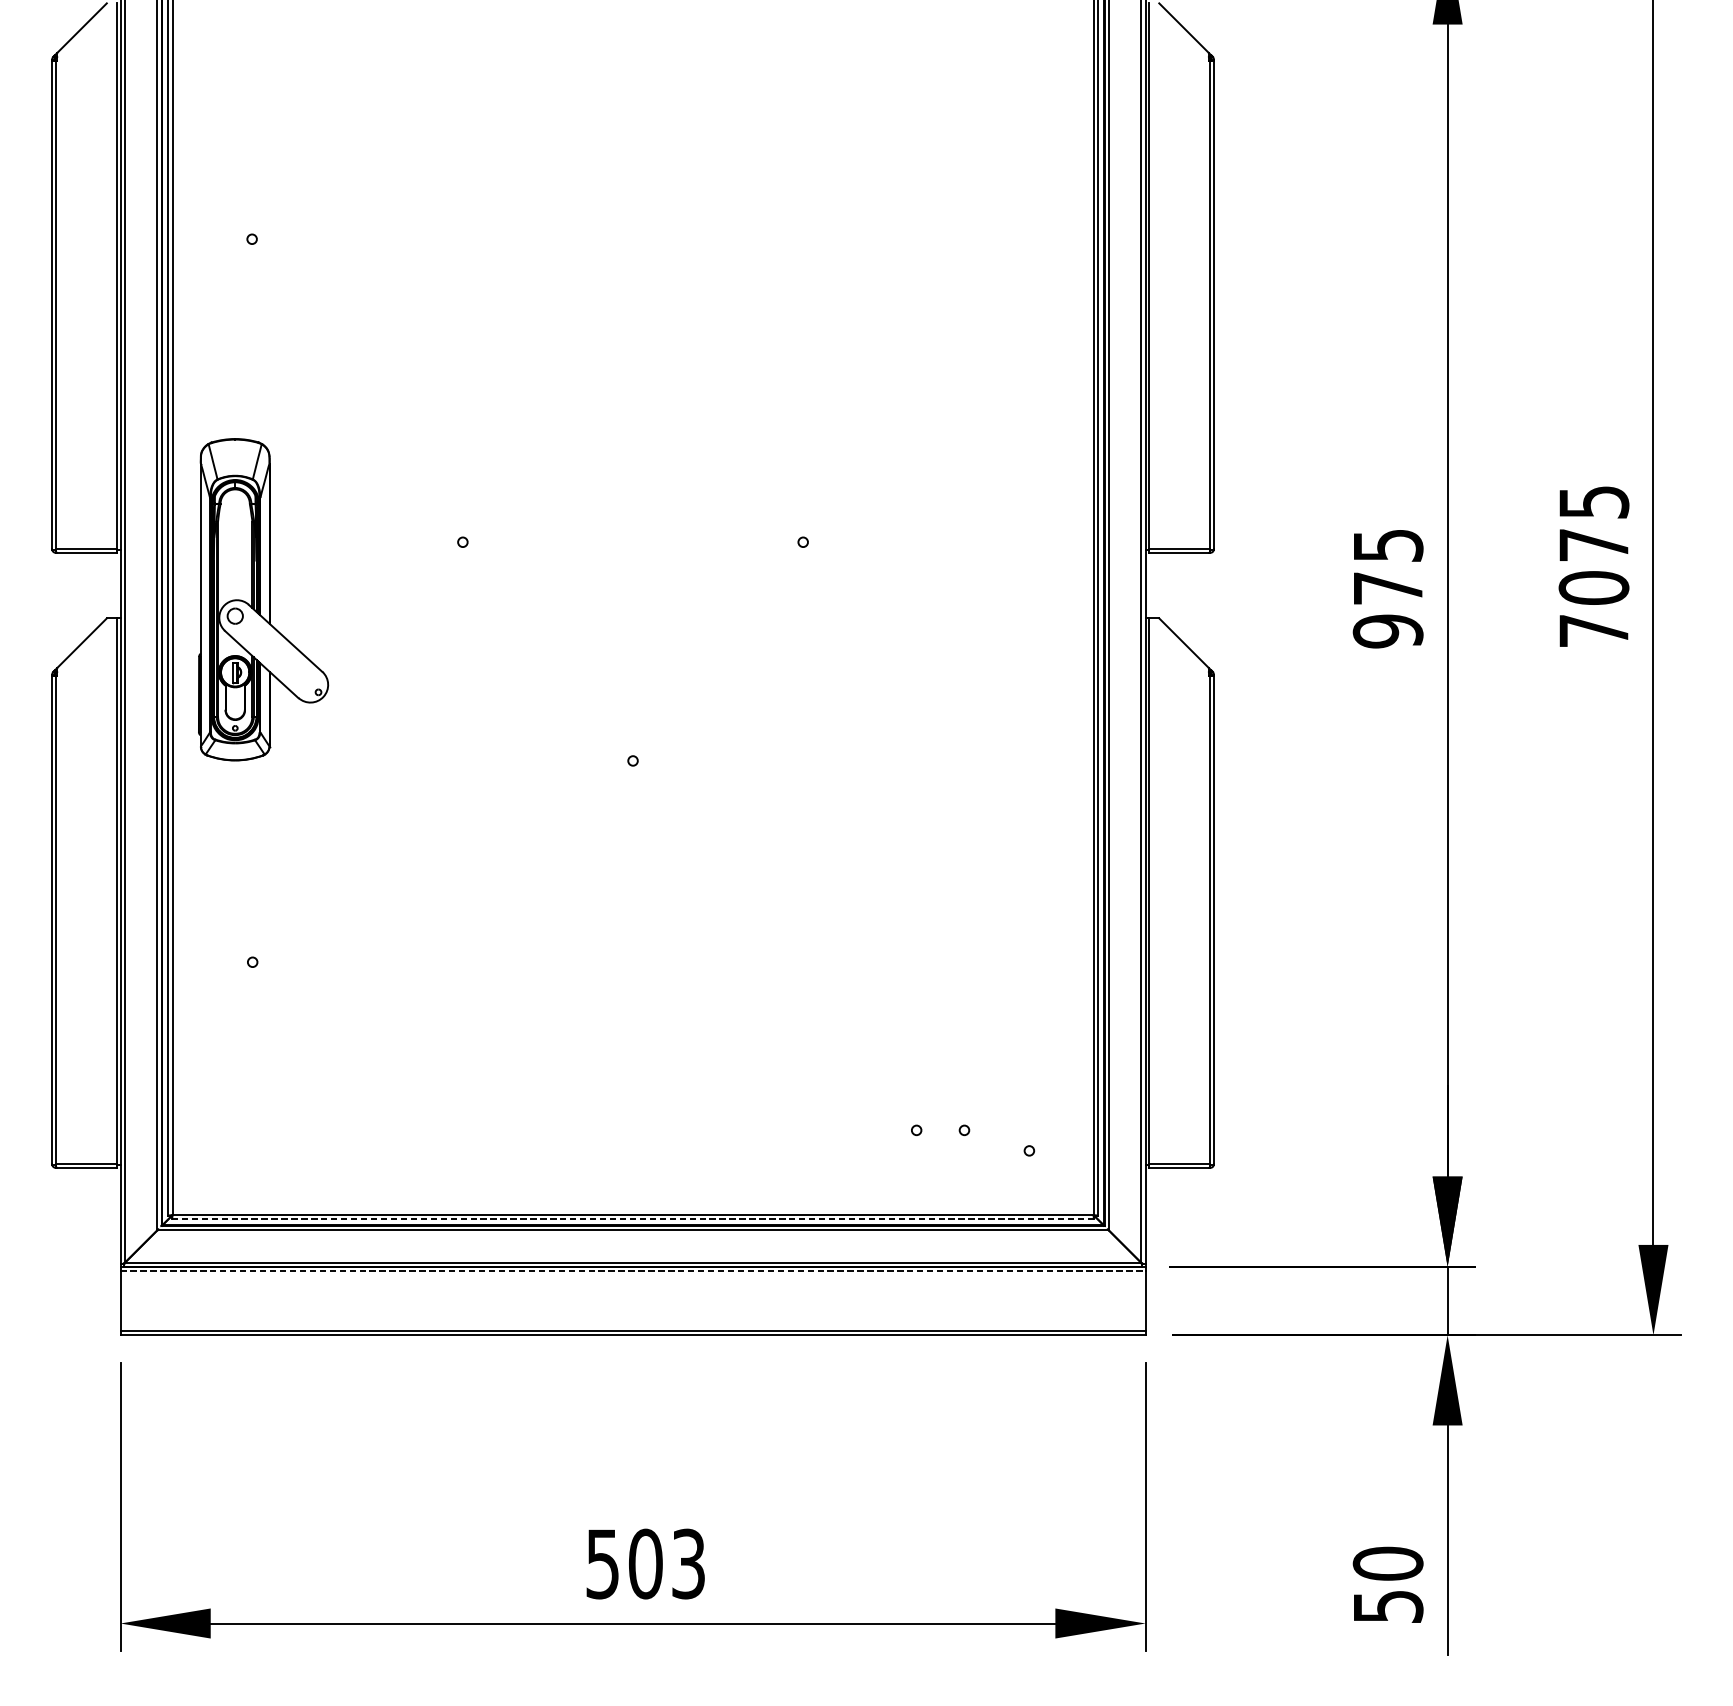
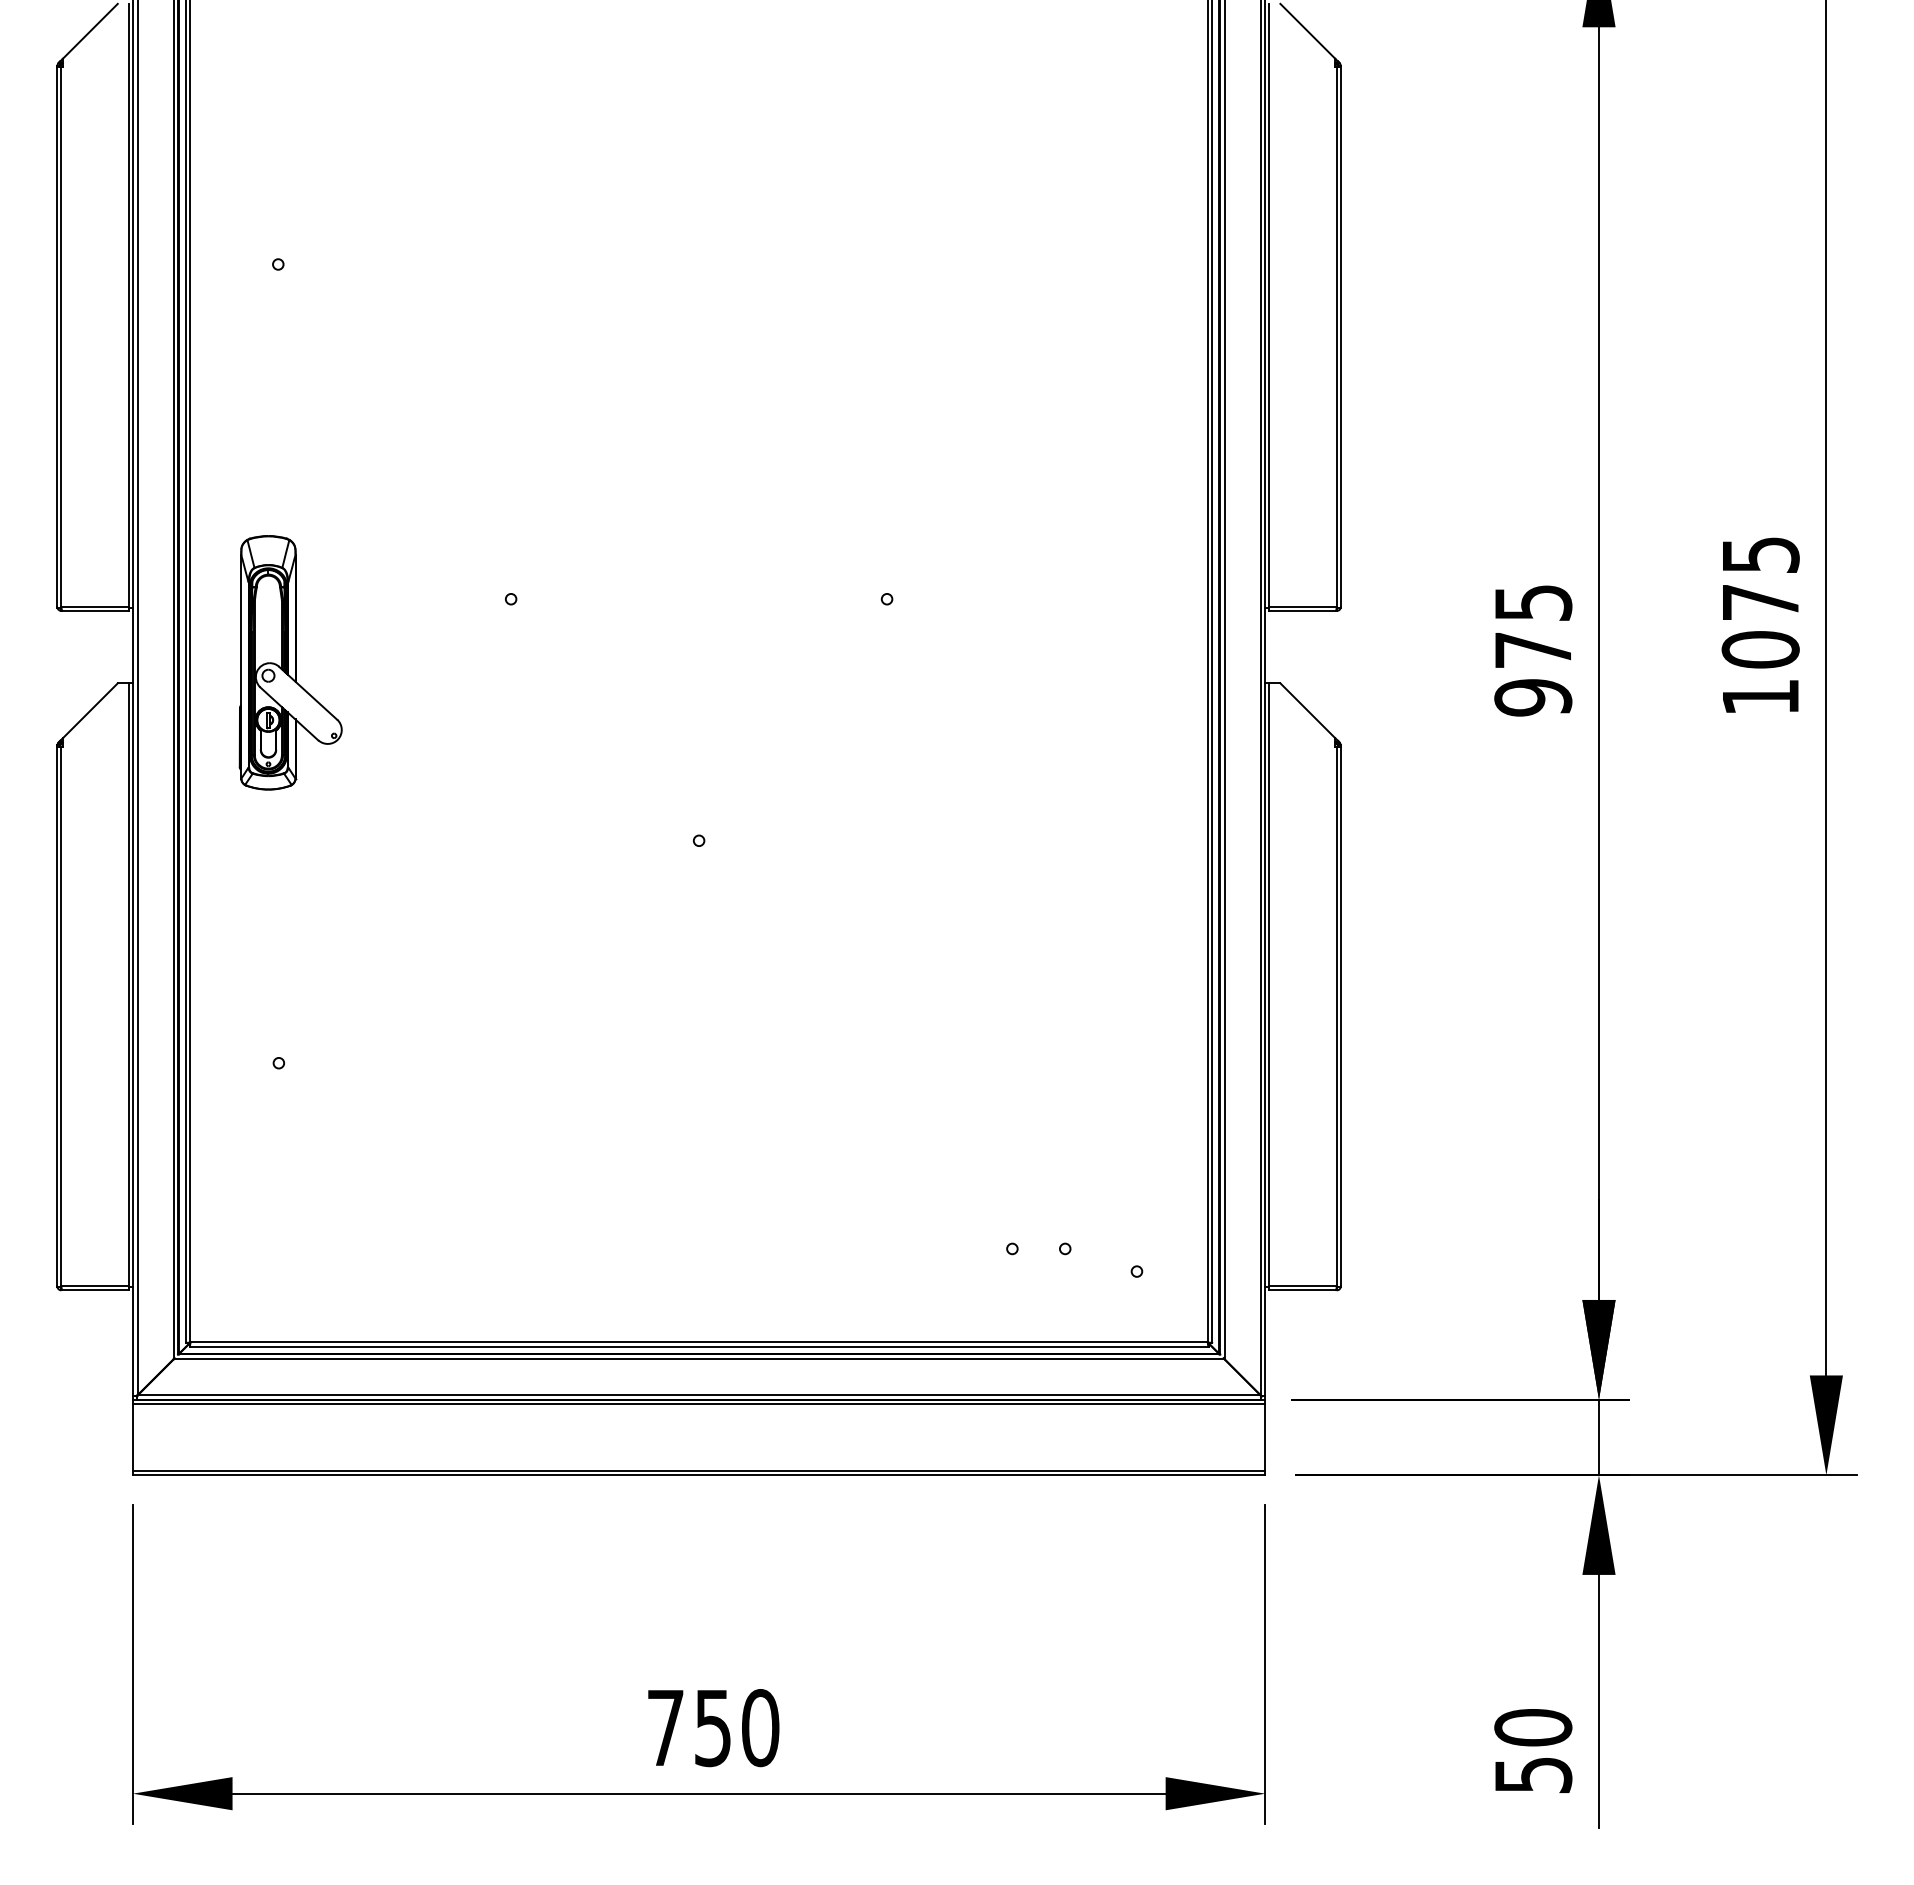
part: (263, 599) -> (290, 662), size x0.71
text: (1593, 630) -> (1760, 696), 7075 -> 1075
line: (632, 1219) -> (698, 1347), dashed -> solid
line: (633, 1271) -> (699, 1404), dashed -> solid
text: (646, 1564) -> (713, 1728), 503 -> 750

